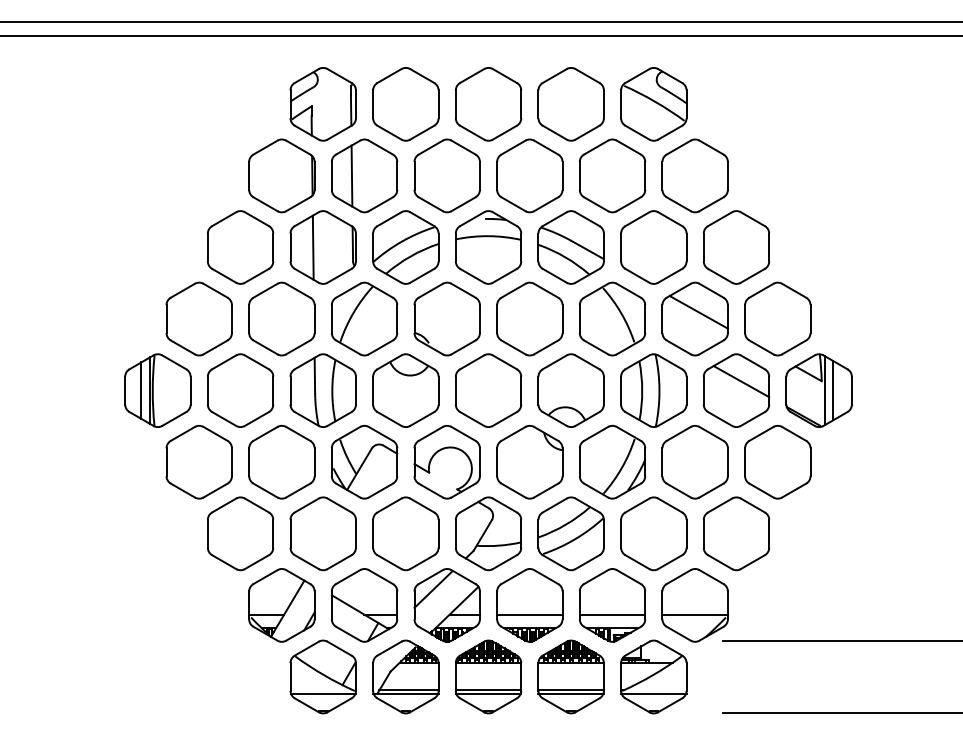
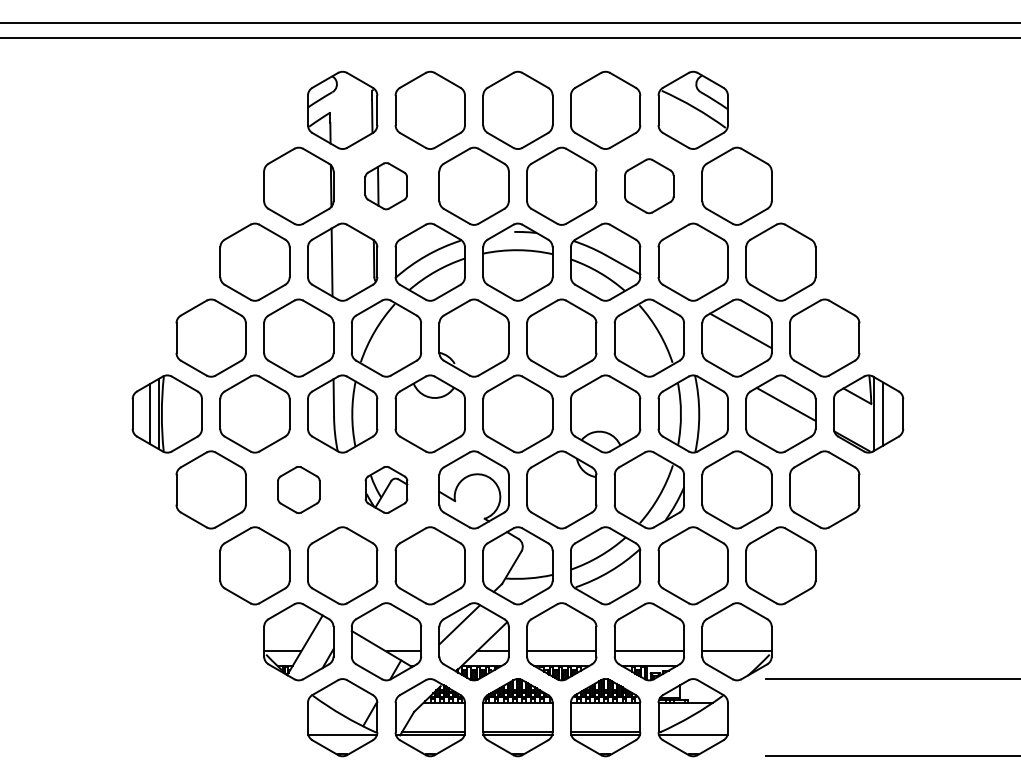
part: (363, 175) -> (385, 185), size x0.6
part: (611, 175) -> (648, 185), size x0.7
part: (281, 461) -> (298, 489), size x0.6
part: (364, 461) -> (386, 489), size x0.6

